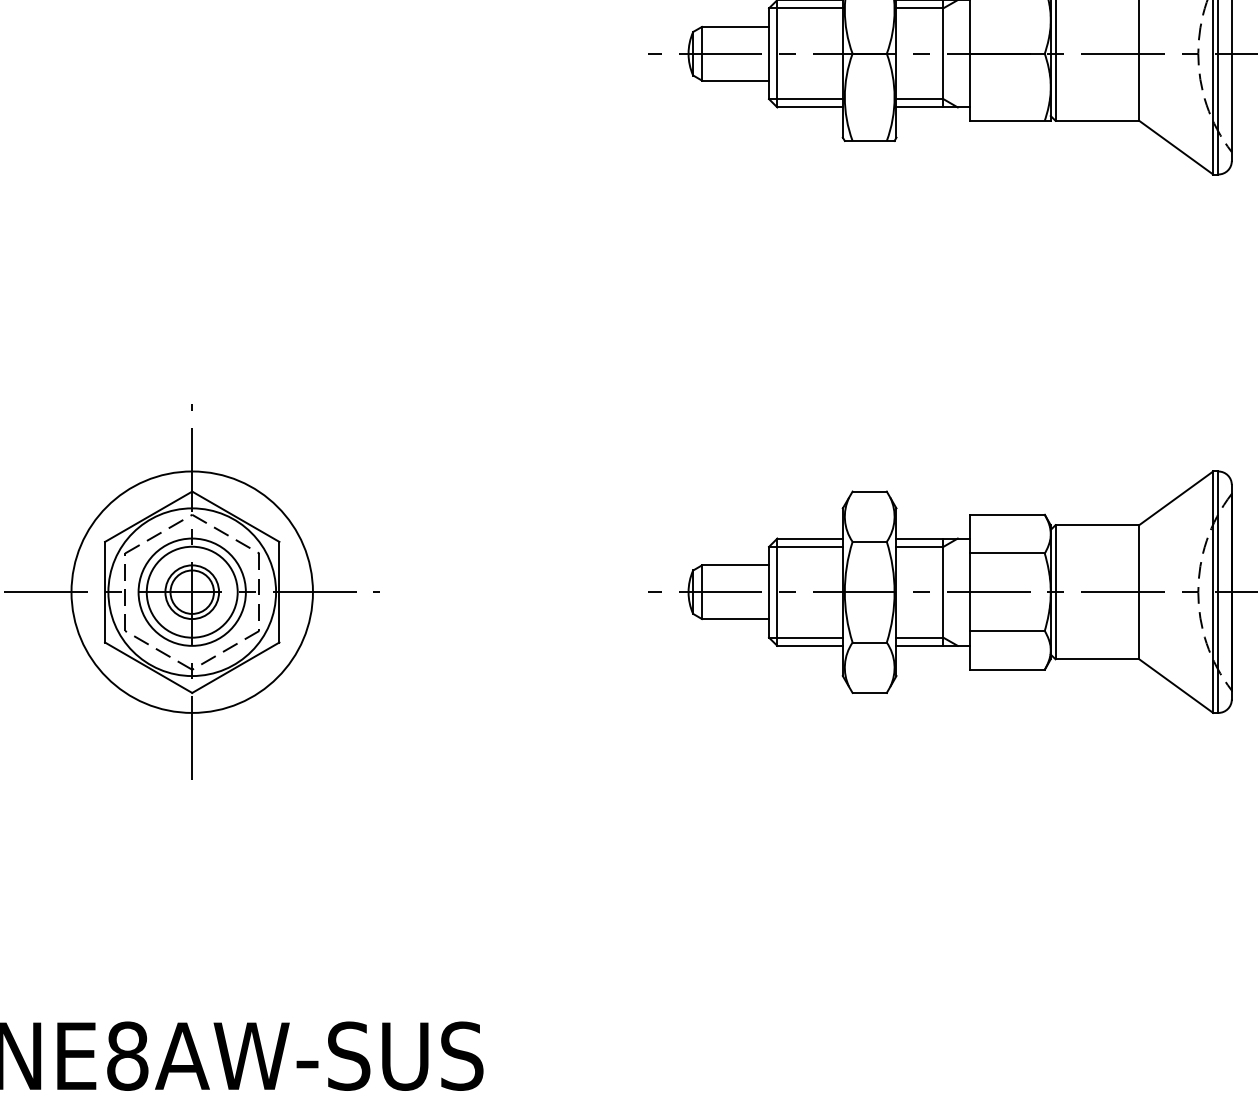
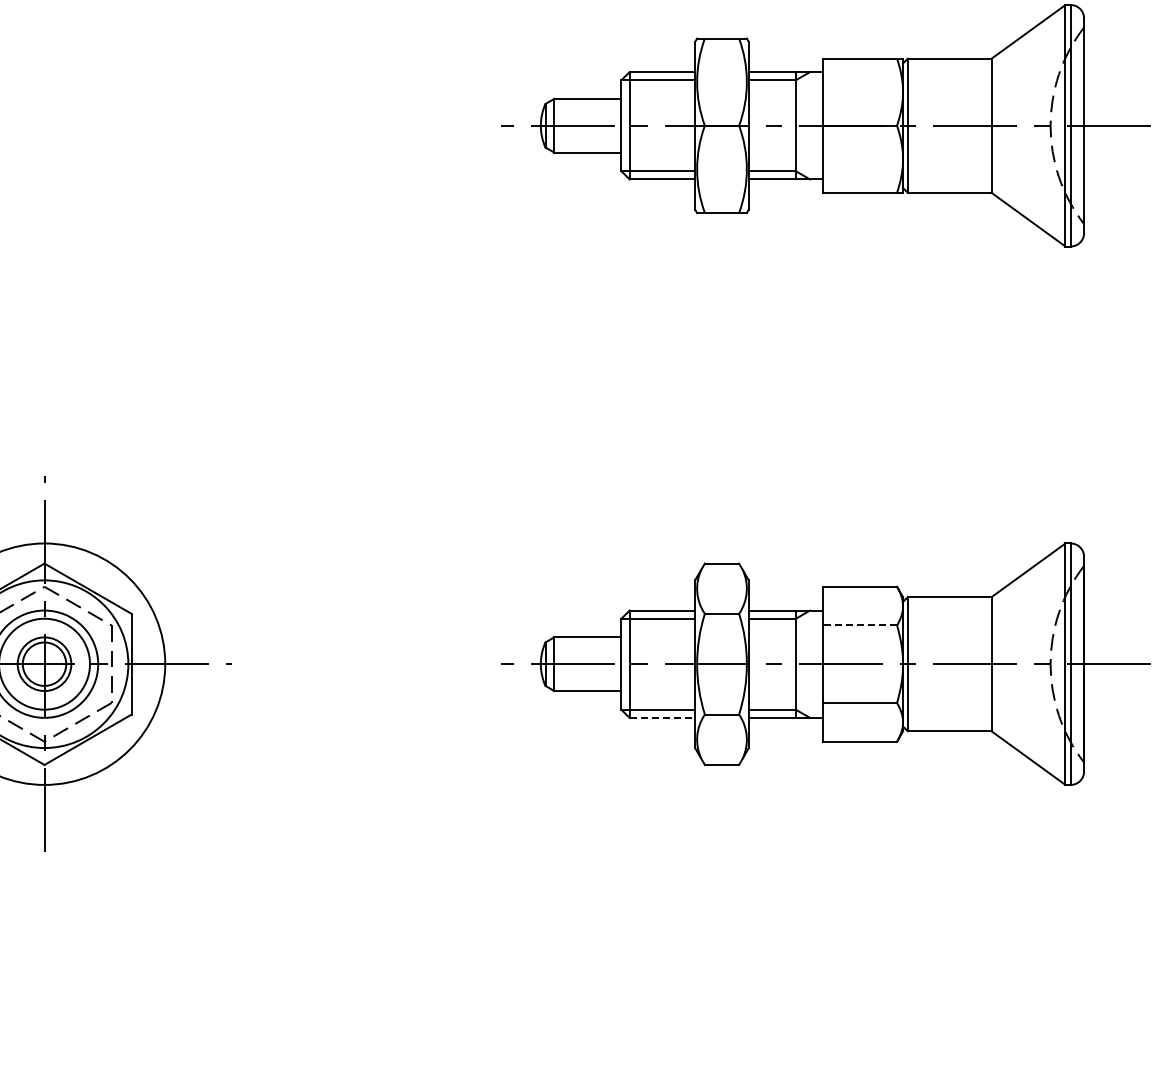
line: (1007, 553) -> (859, 625), solid -> dashed
line: (810, 645) -> (662, 717), solid -> dashed

